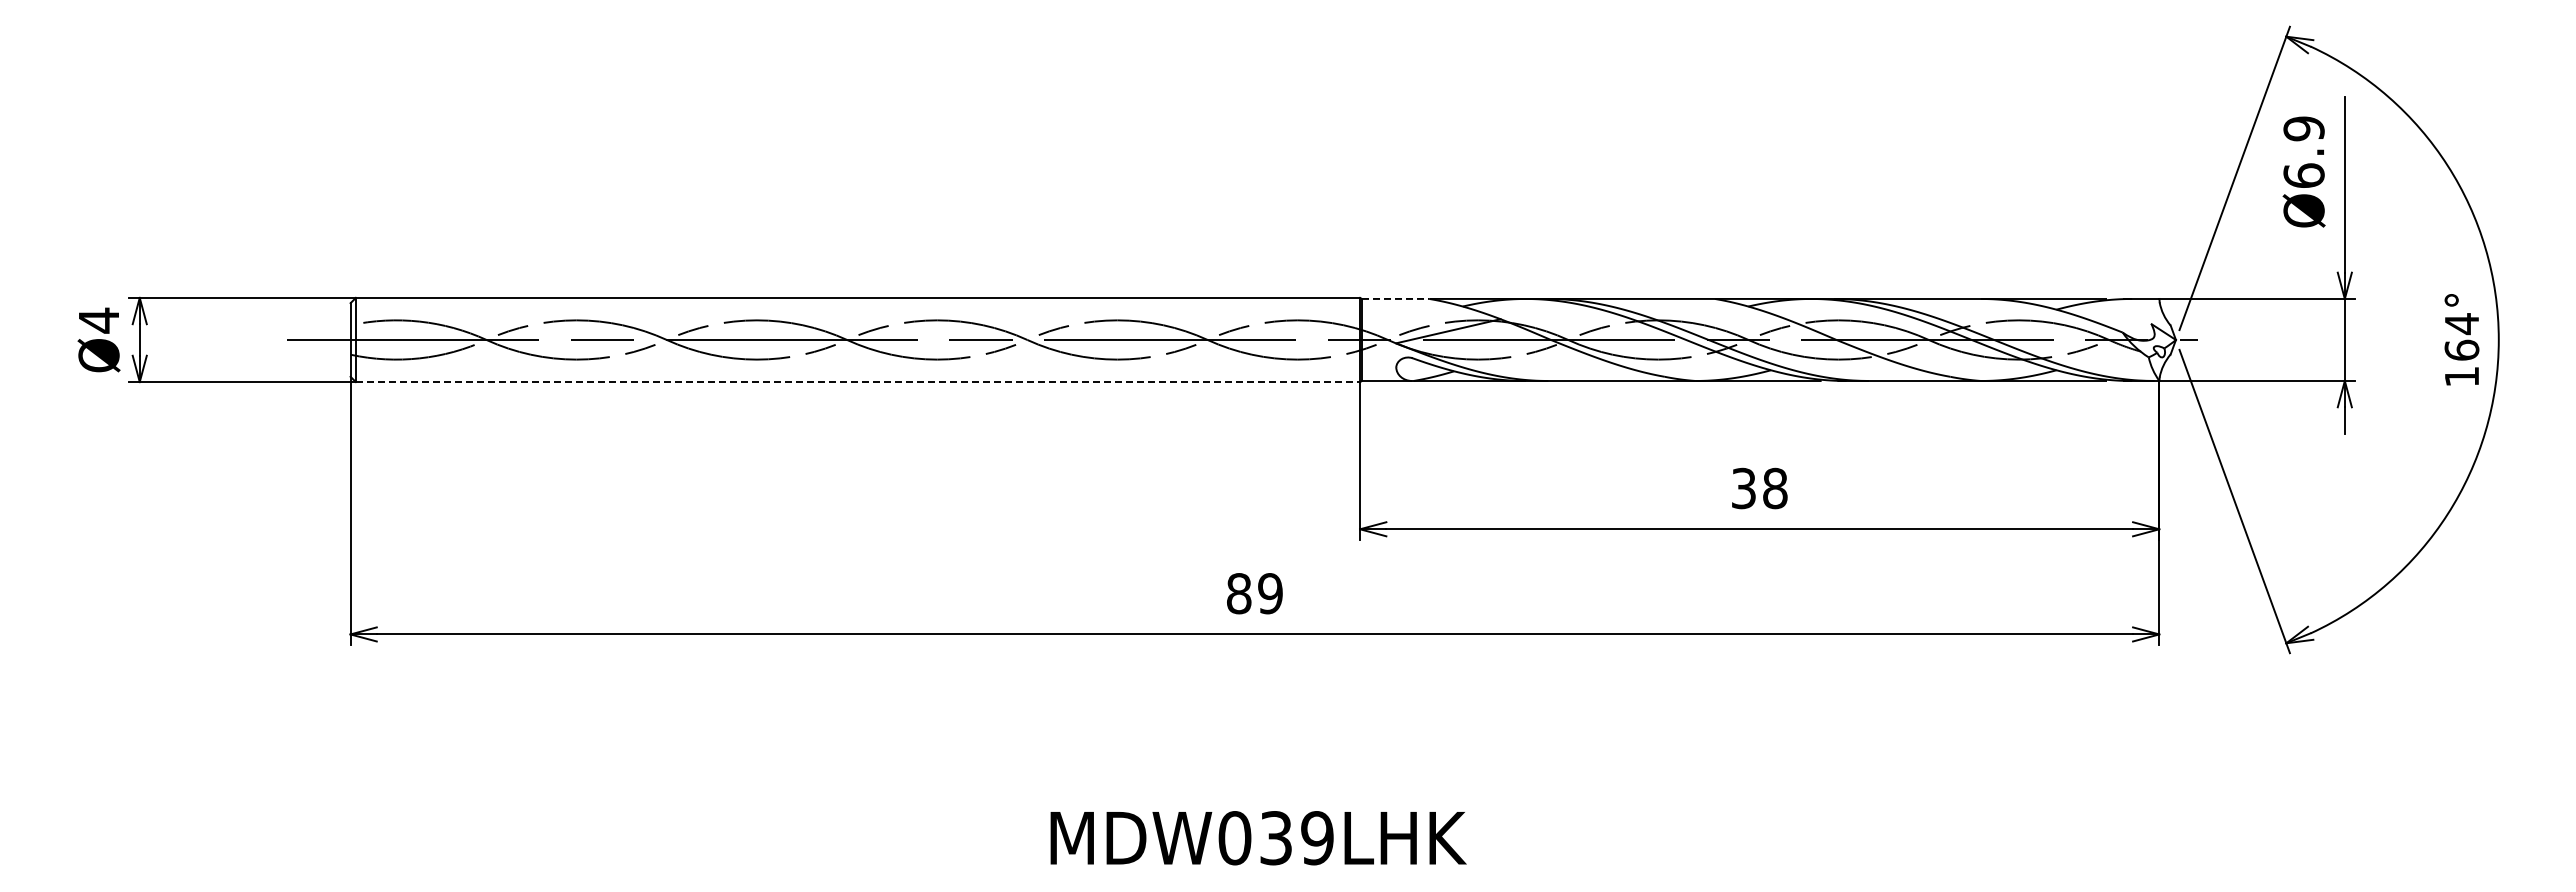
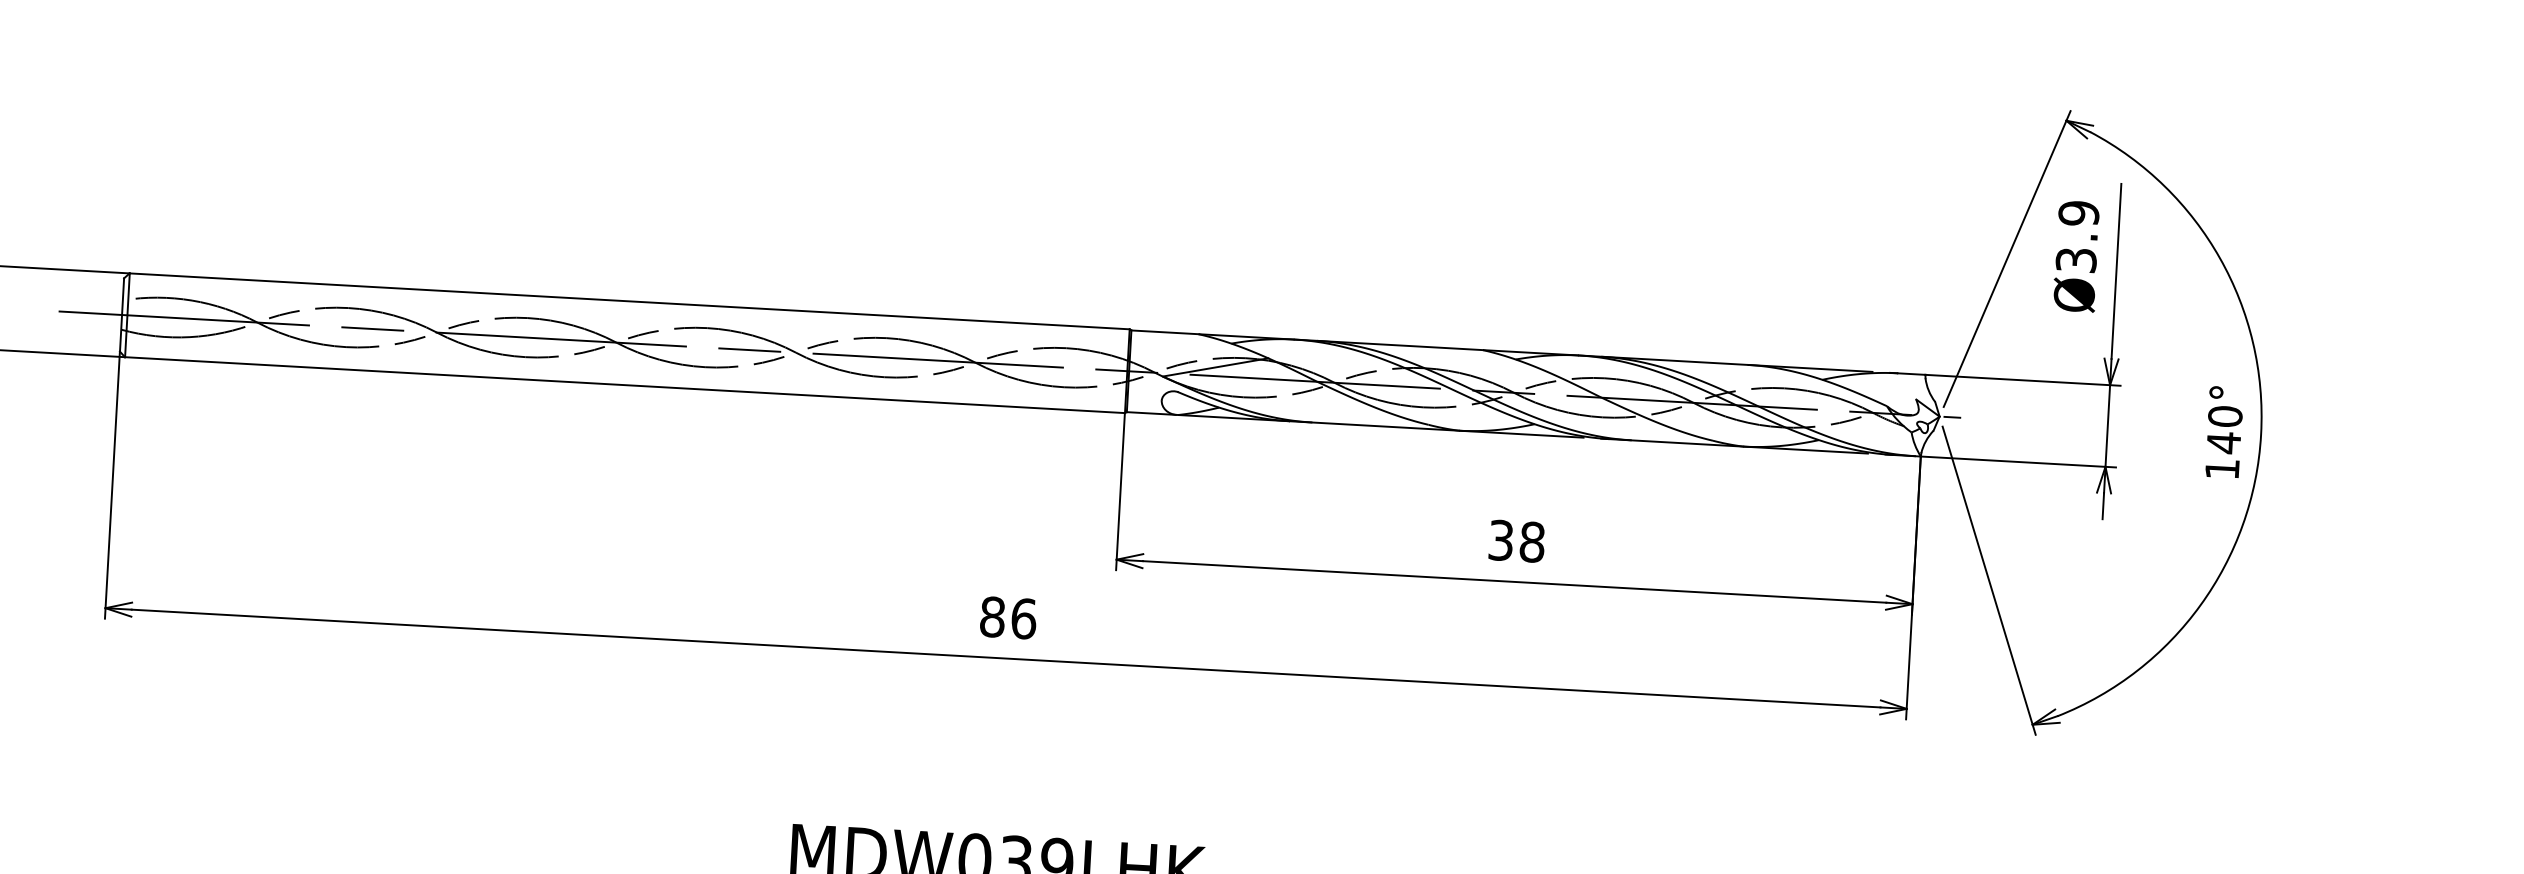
text: (2303, 175) -> (2075, 259), Ø6.9 -> Ø3.9
line: (1395, 298) -> (1164, 331), dashed -> solid
text: (2461, 337) -> (2224, 430), 164° -> 140°
line: (858, 382) -> (625, 385), dashed -> solid
text: (1270, 593) -> (1023, 618), 89 -> 86

